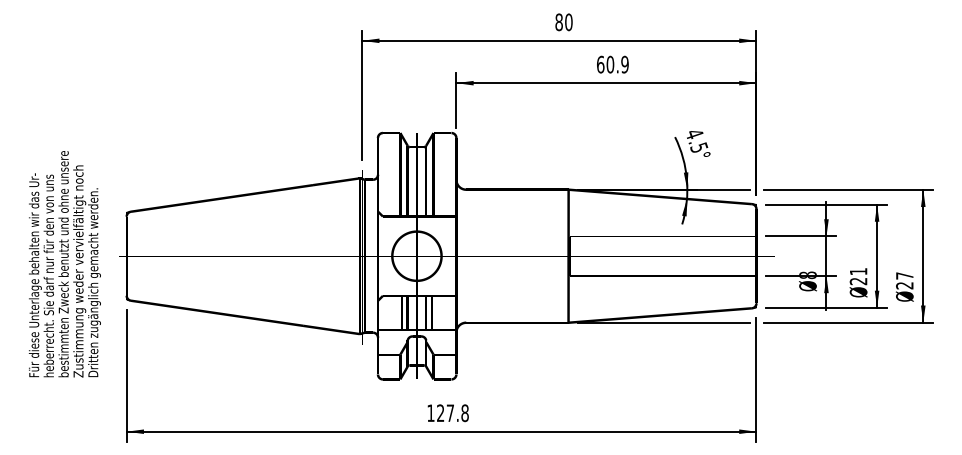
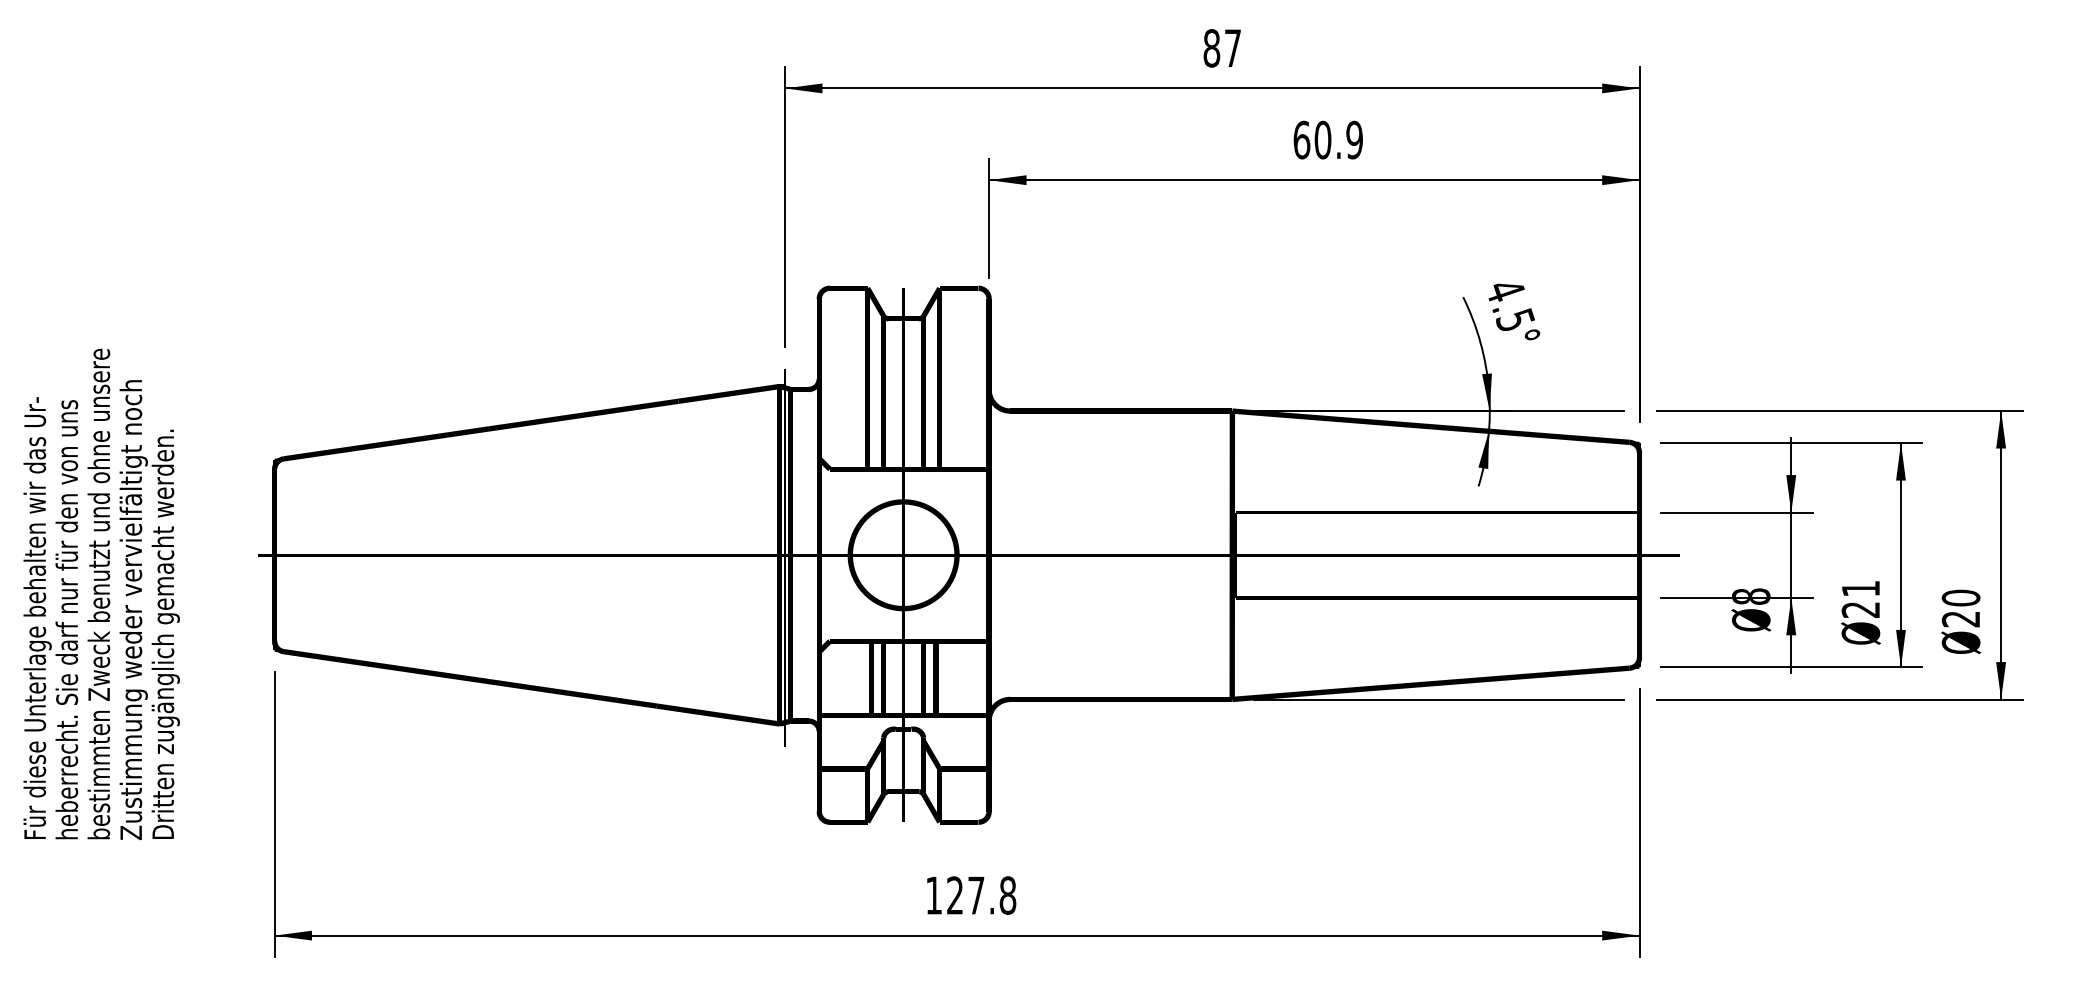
text: (568, 22) -> (1232, 48), 80 -> 87
text: (64, 264) -> (100, 594), moved
text: (904, 275) -> (1960, 597), 27 -> 20

